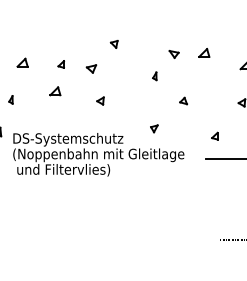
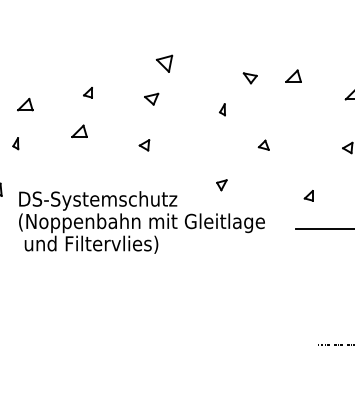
part: (113, 44) -> (163, 64), size x1.6
part: (22, 62) -> (25, 104), moved
part: (91, 68) -> (151, 98), moved

